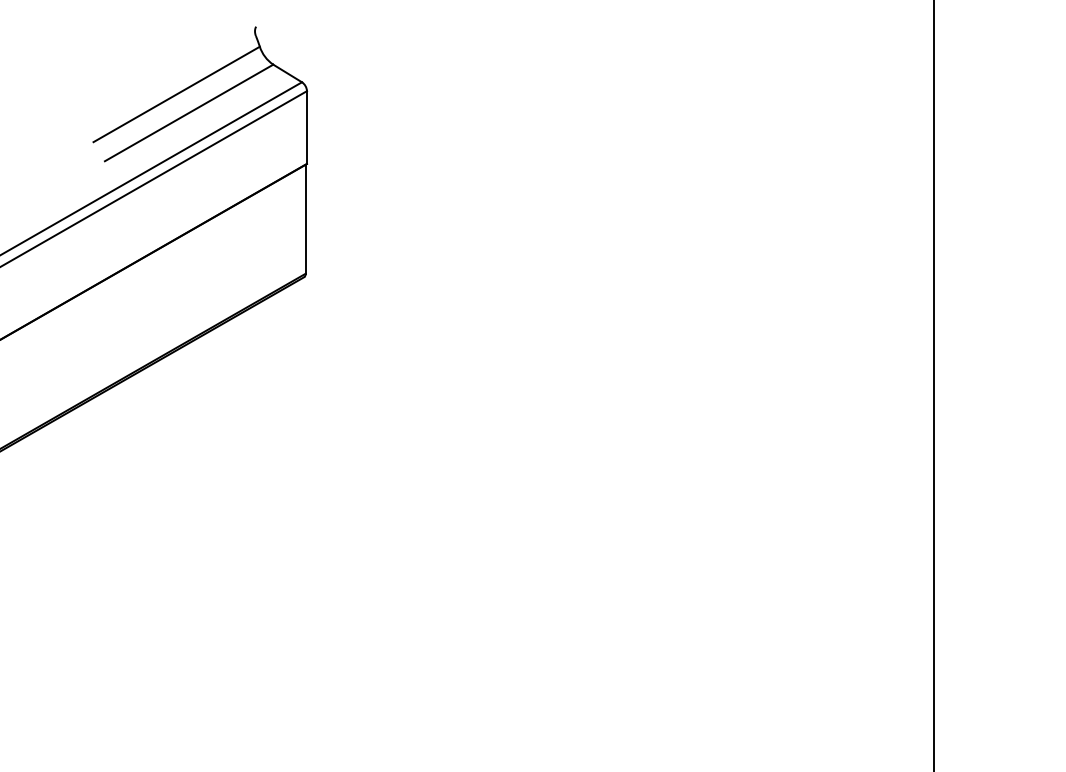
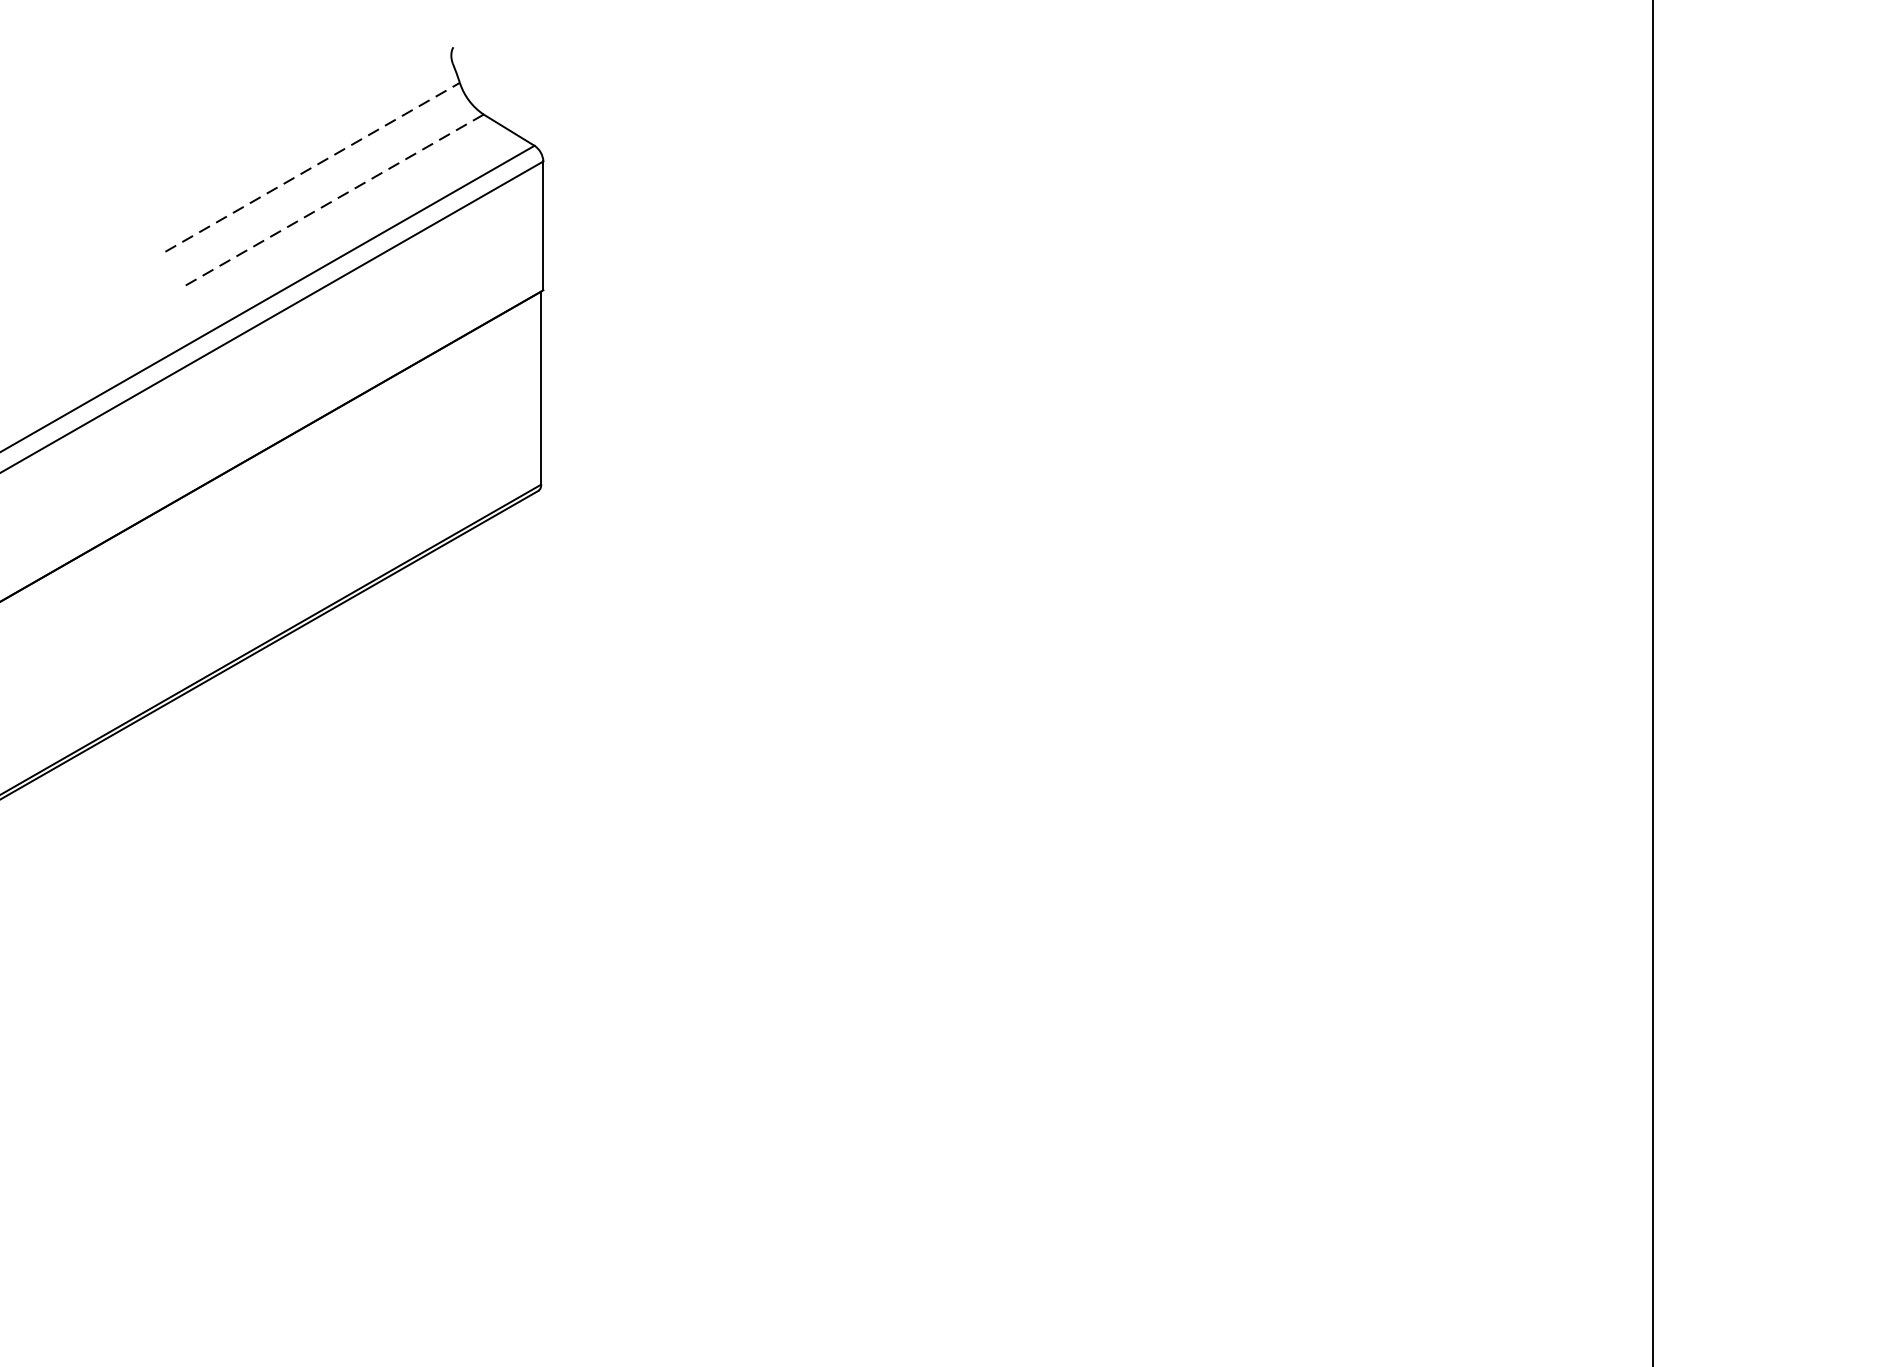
line: (176, 94) -> (312, 167), solid -> dashed
line: (188, 113) -> (333, 201), solid -> dashed

